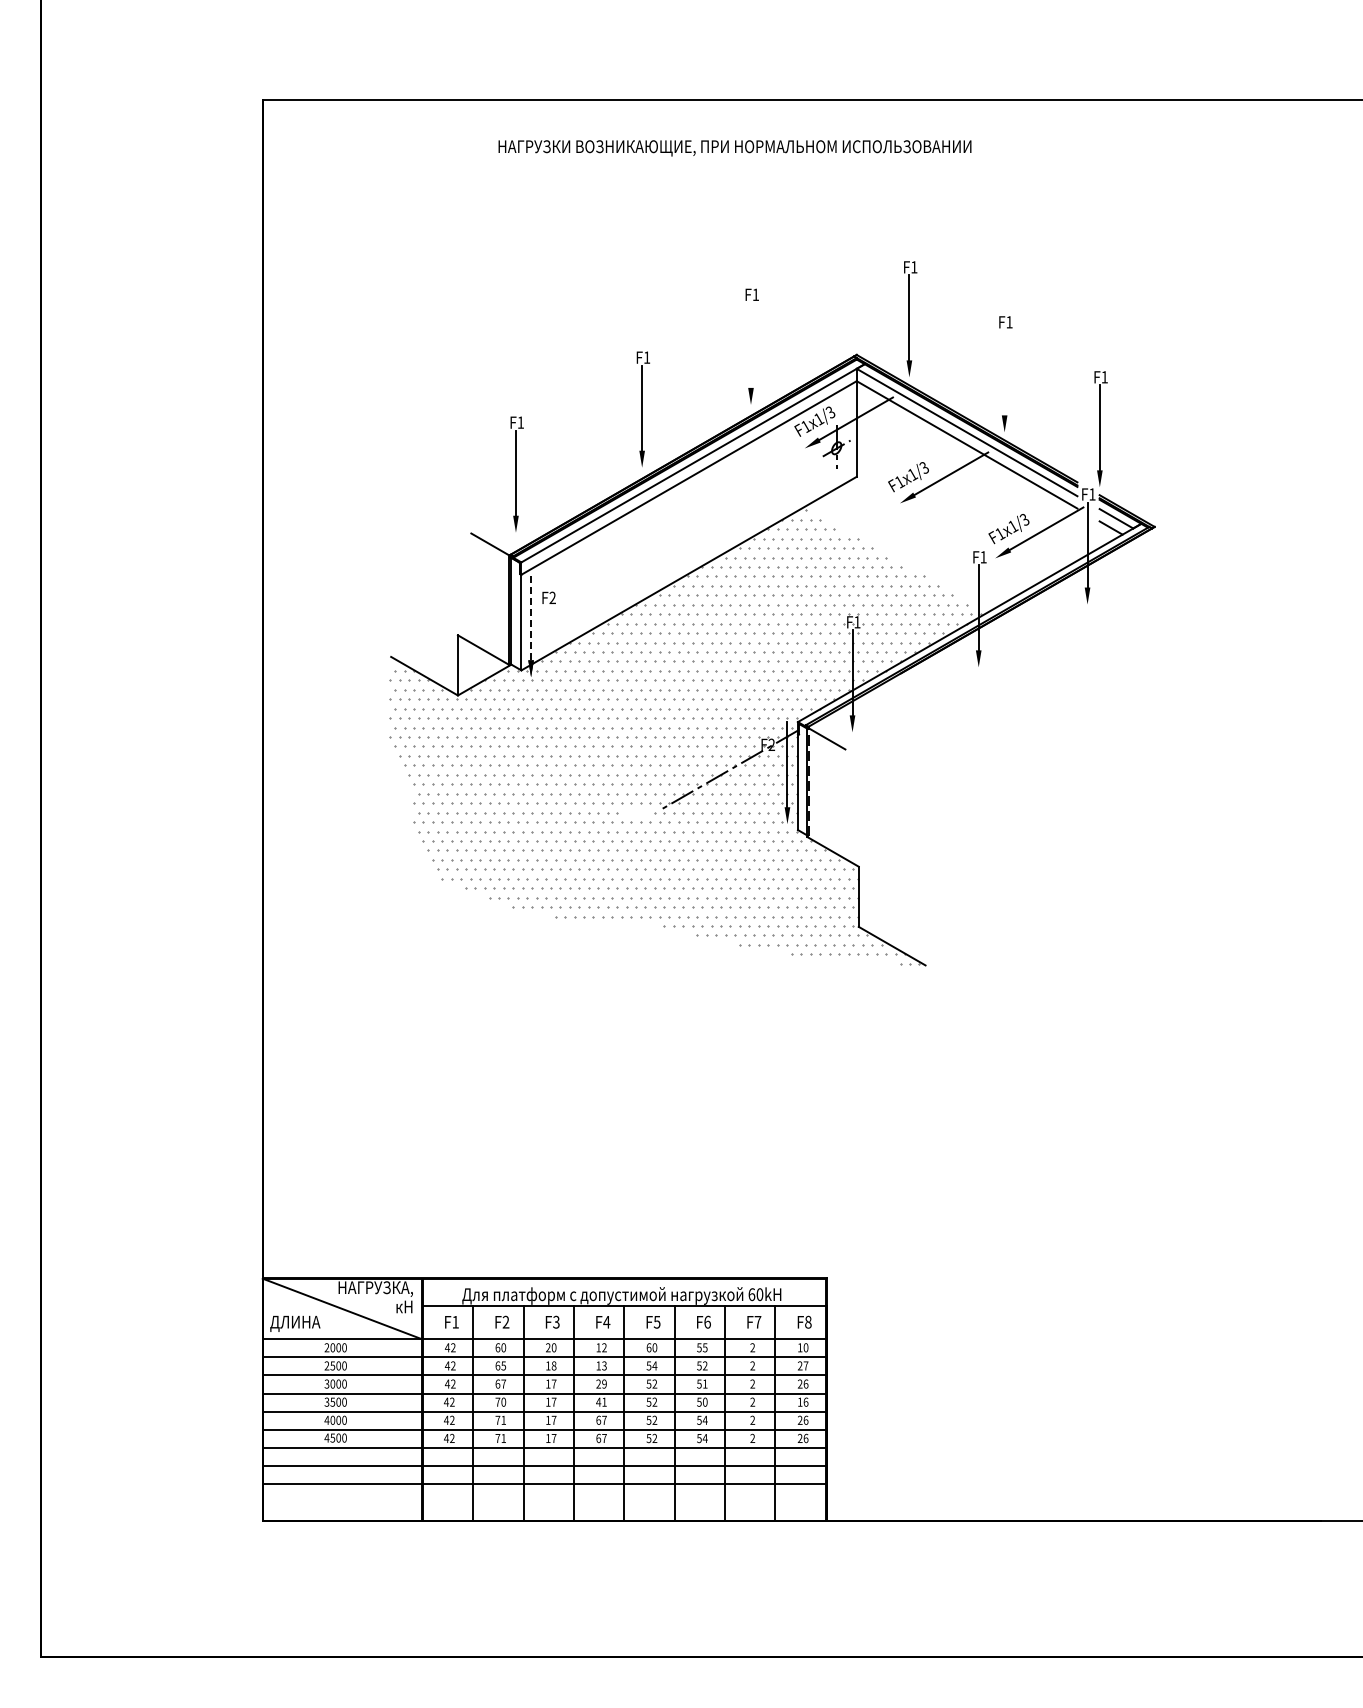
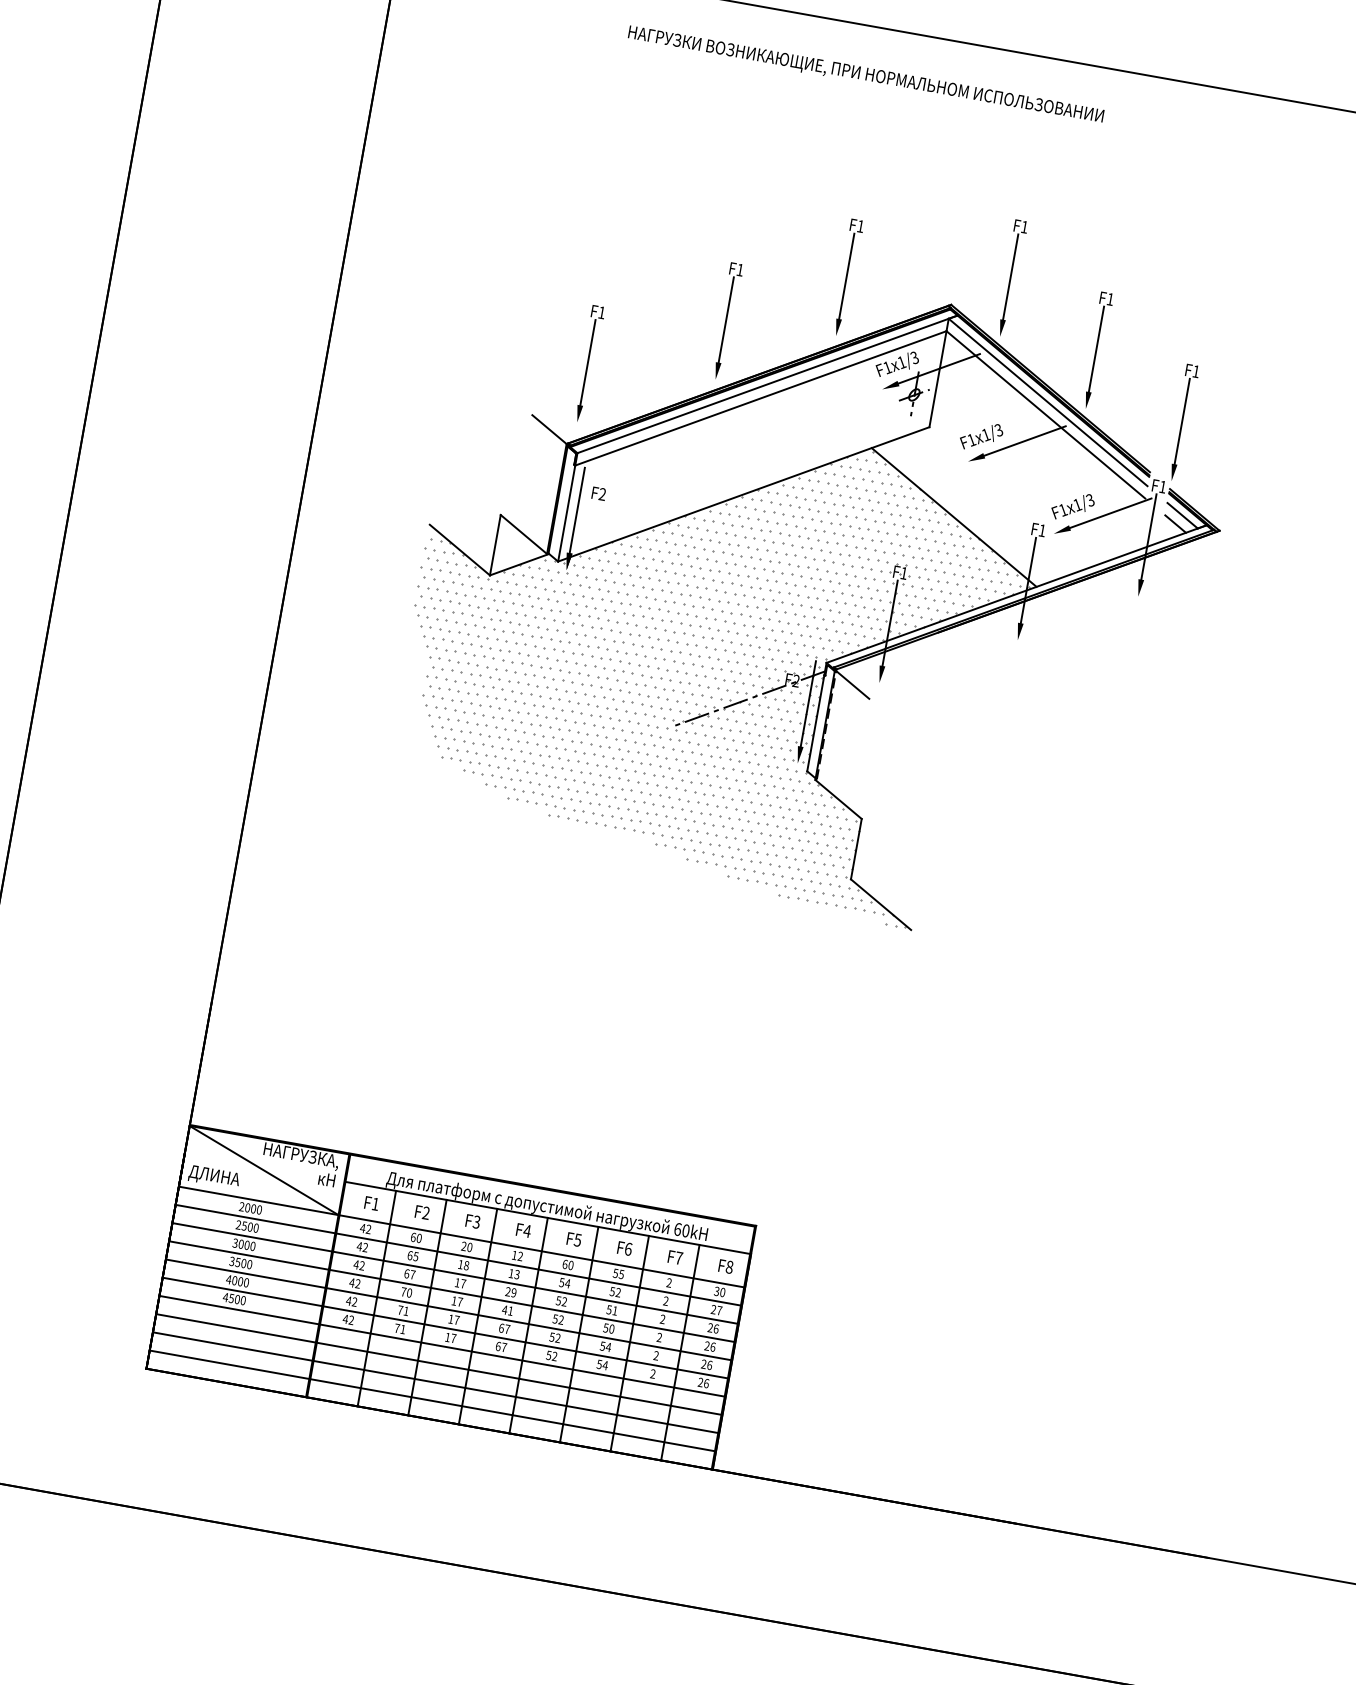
line: (751, 344) -> (847, 275), added
line: (1004, 372) -> (1096, 348), added
line: (895, 559) -> (953, 517), added
line: (531, 617) -> (577, 510), dashed -> solid
part: (636, 813) -> (648, 725), added
text: (799, 1347) -> (716, 1291), 10 -> 30
text: (799, 1401) -> (706, 1345), 16 -> 26
line: (543, 1502) -> (431, 1400), added

